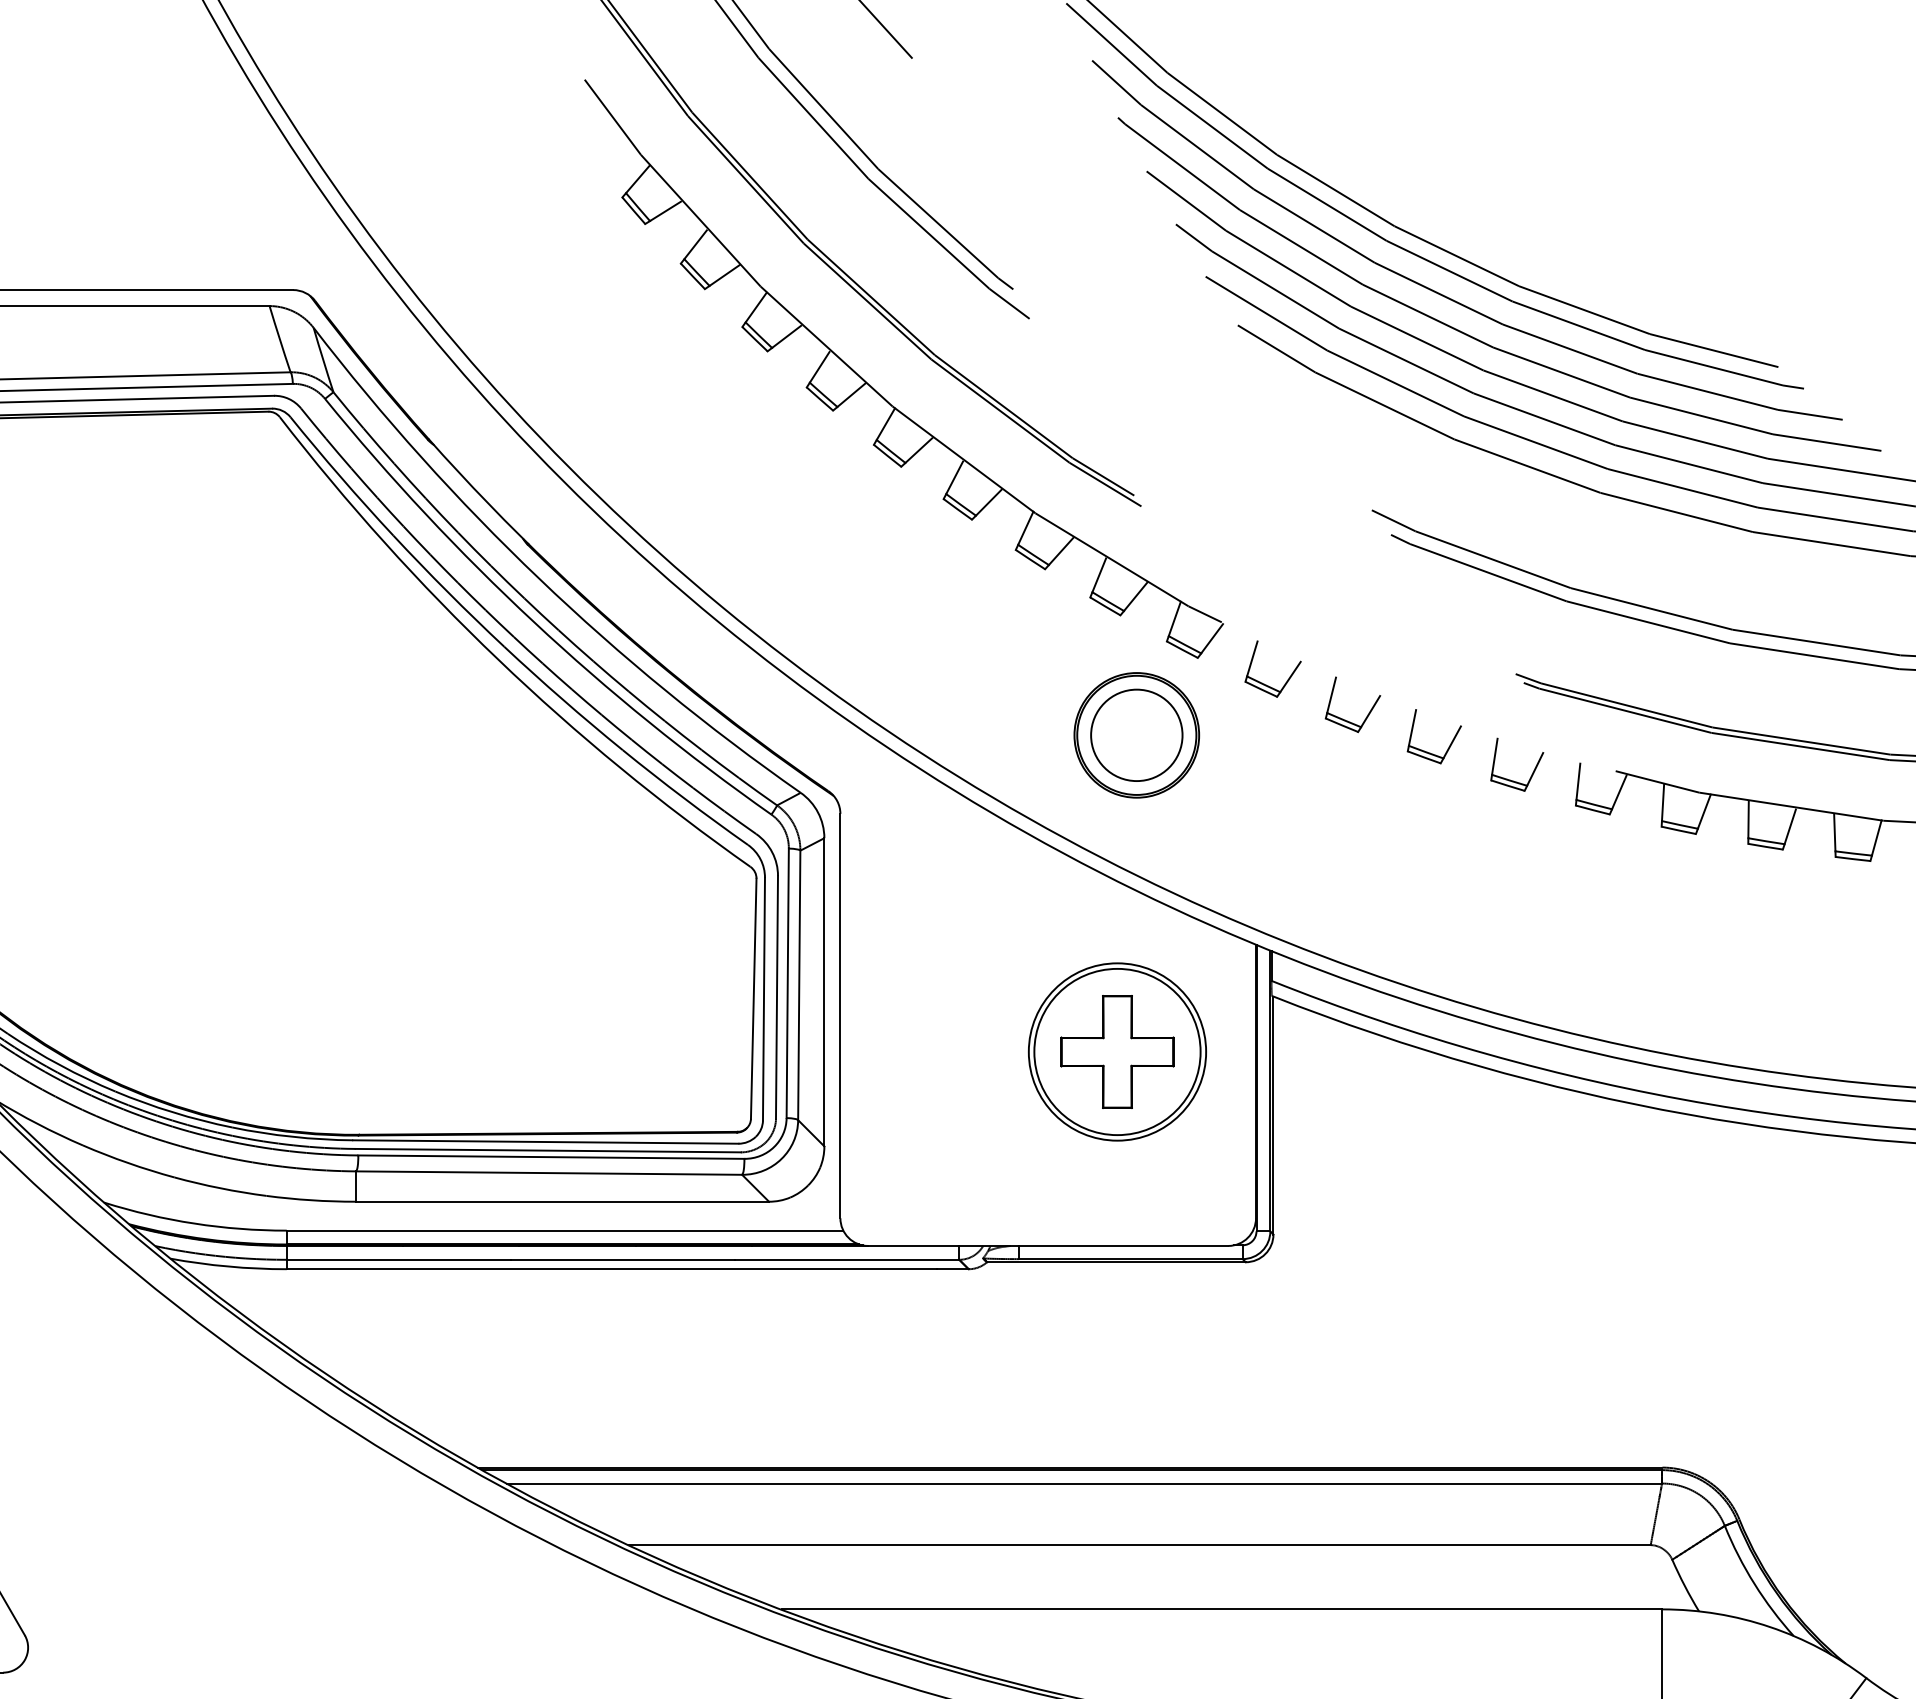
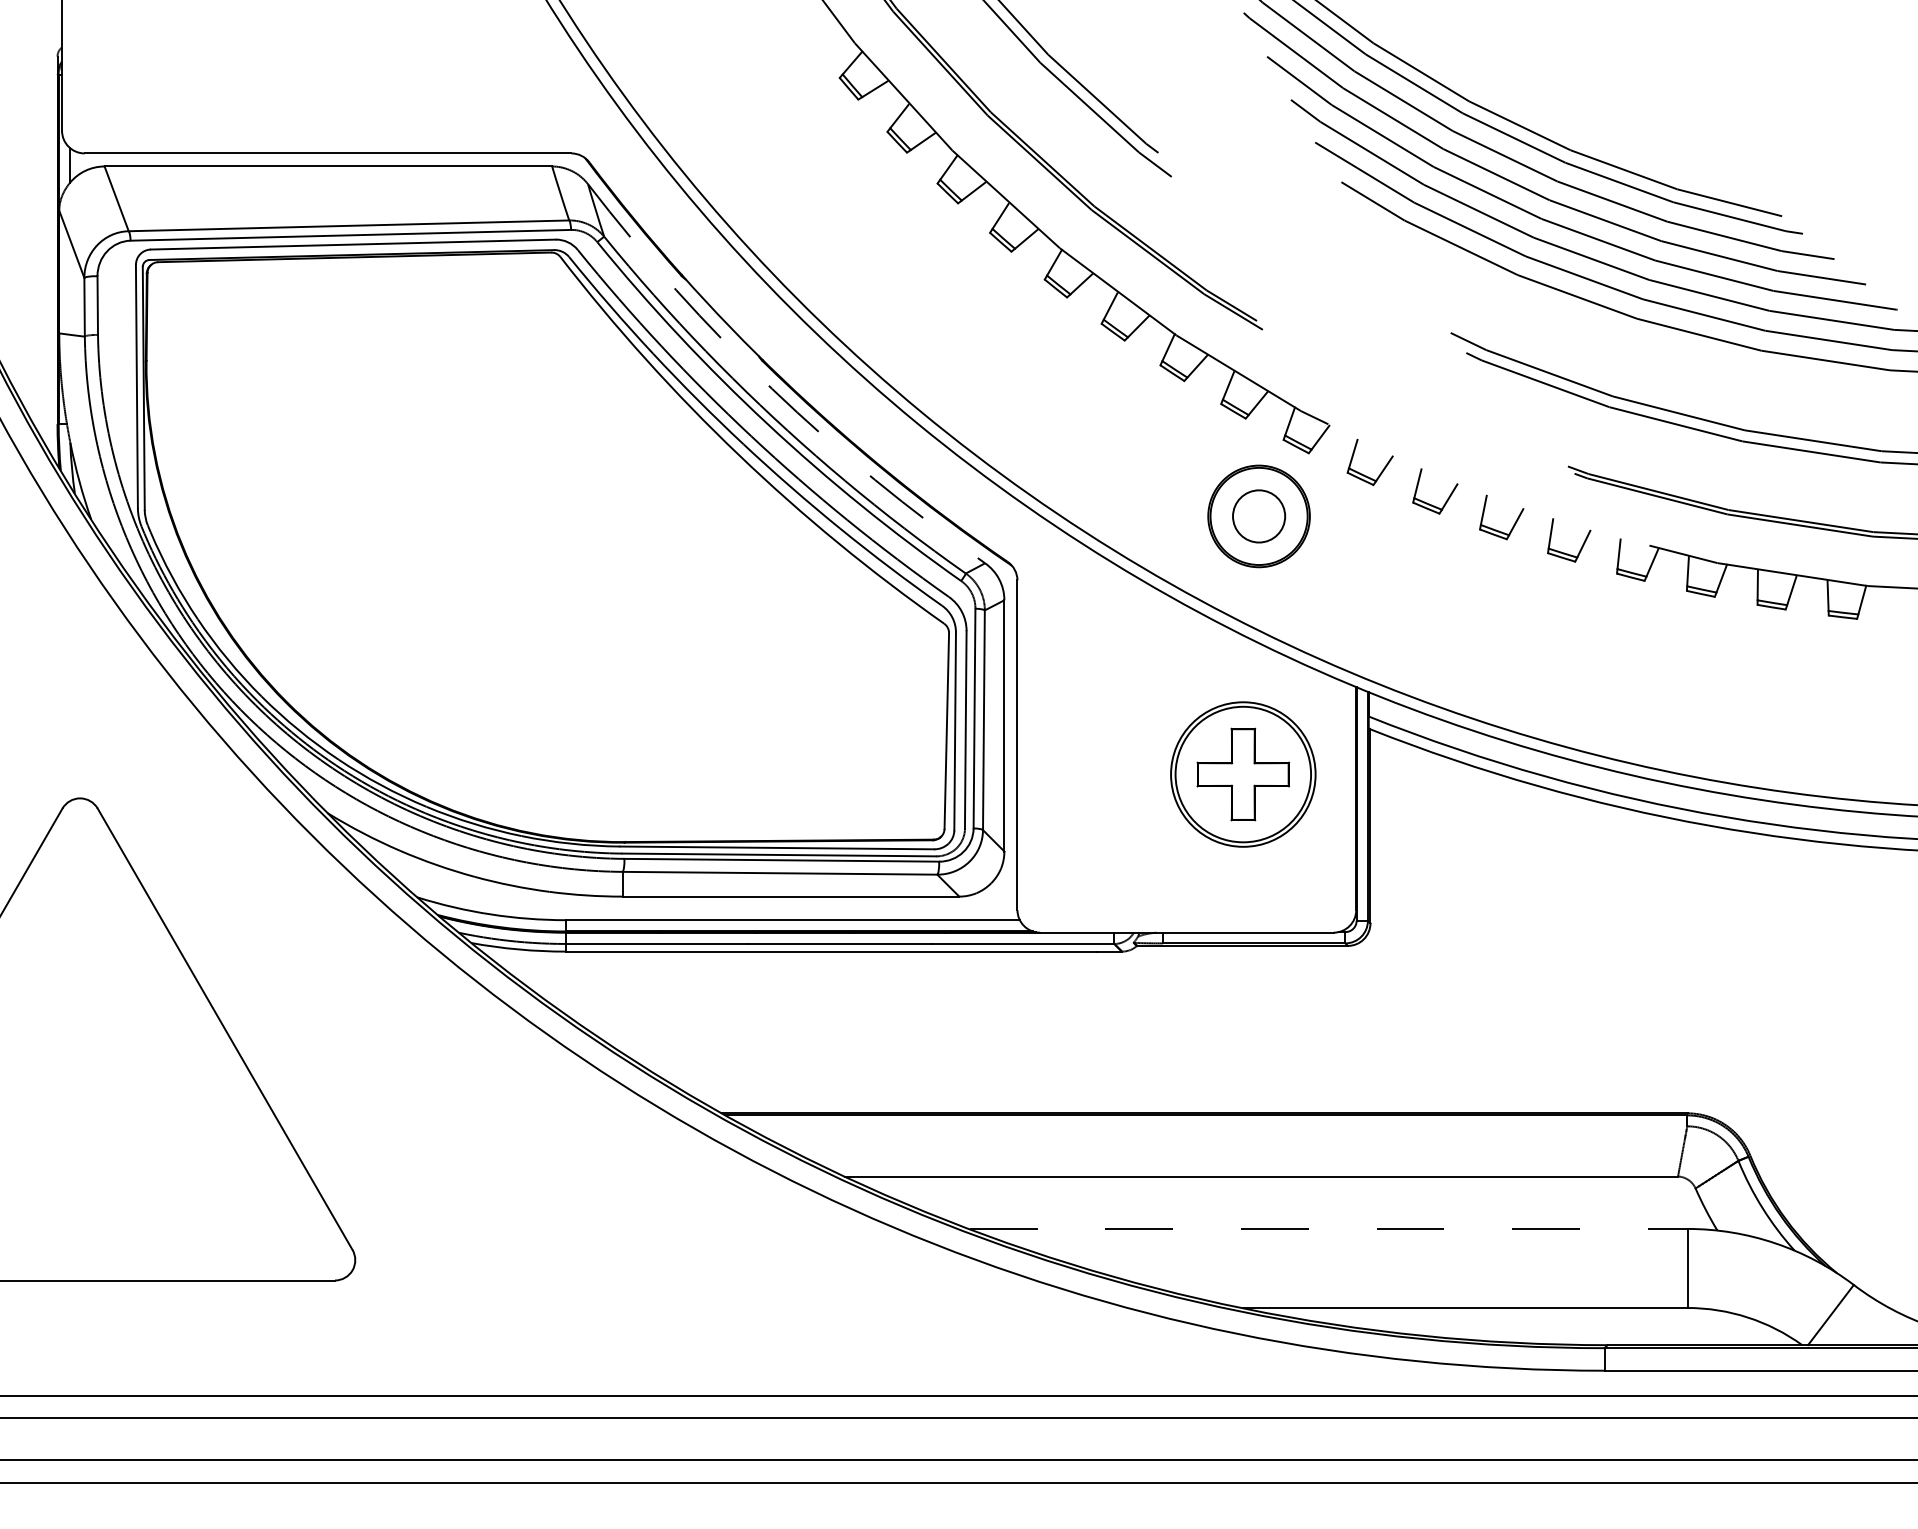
arc: (539, 578) -> (772, 388), solid -> dashed
circle: (1136, 735) -> (1258, 516), size x0.7
line: (1084, 1483) -> (1216, 1126), removed
line: (1221, 1608) -> (1328, 1228), solid -> dashed

